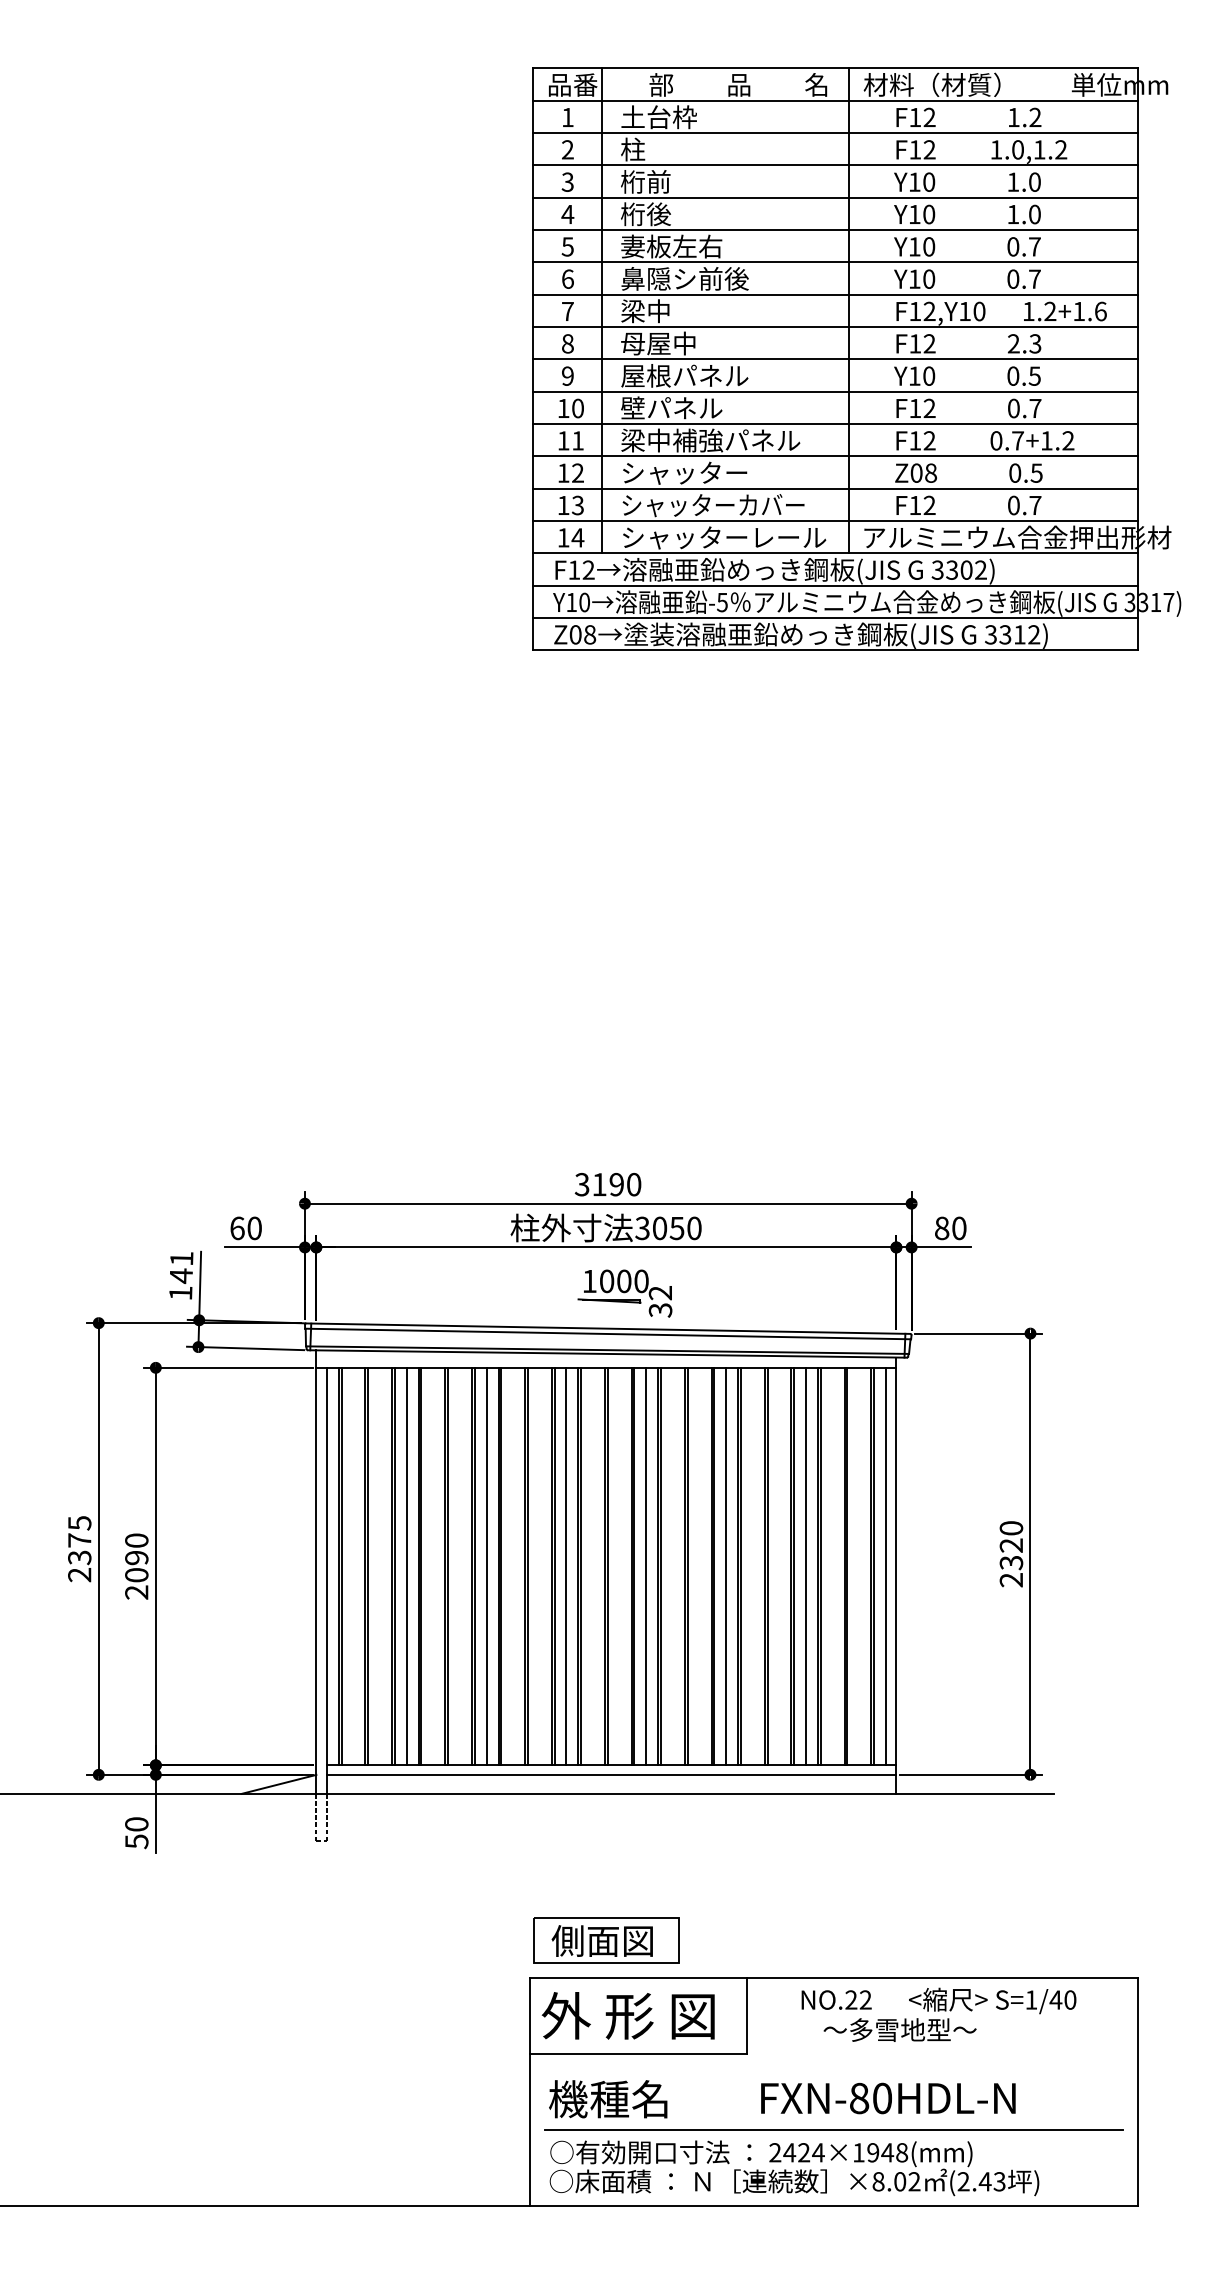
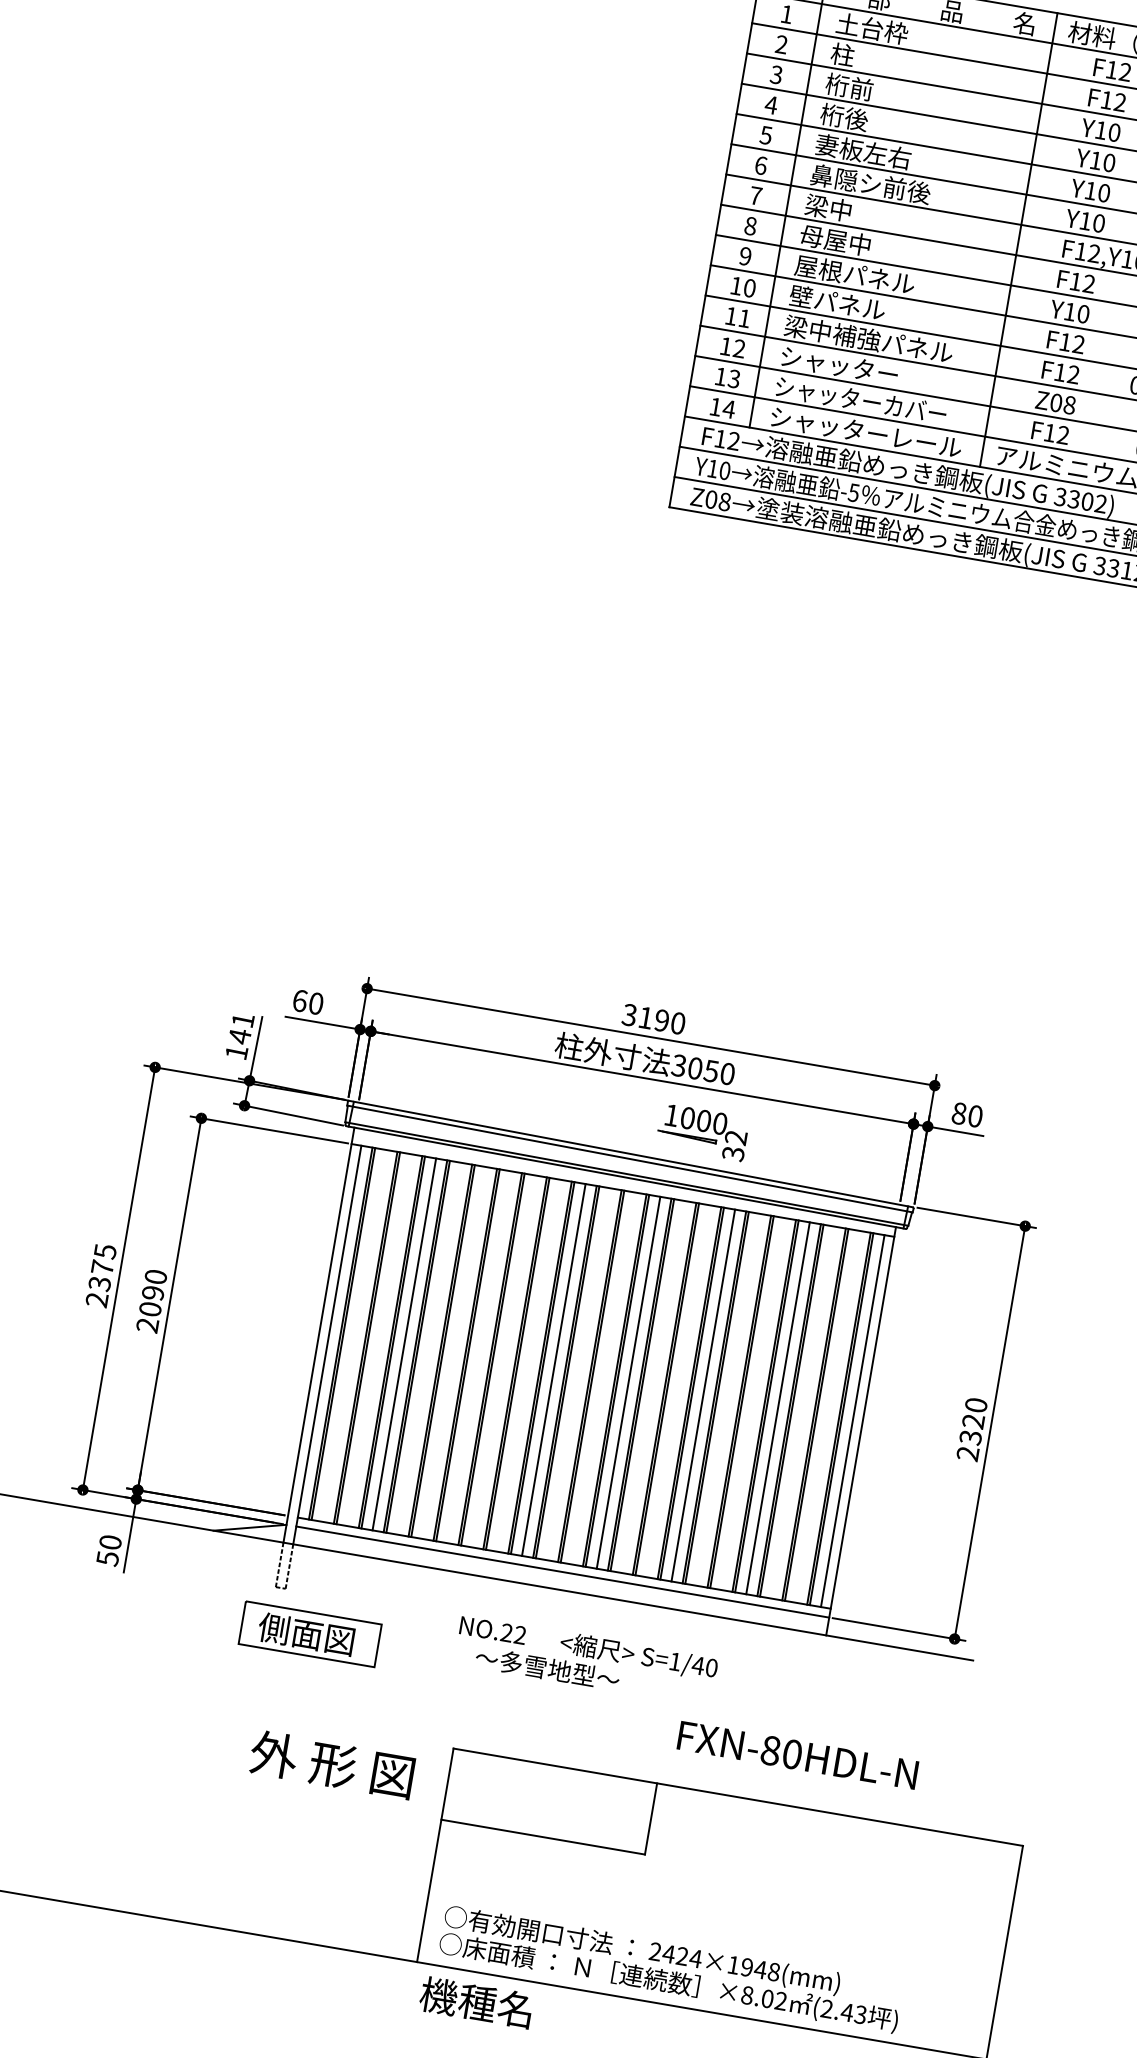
part: (624, 1293) -> (702, 1132), moved
line: (486, 1566) -> (479, 1357), removed
part: (606, 1940) -> (310, 1634), moved
text: (938, 2014) -> (586, 1660), moved
text: (627, 2015) -> (331, 1764), moved
text: (888, 2098) -> (798, 1755), moved
text: (608, 2099) -> (476, 2002), moved
line: (833, 2129) -> (713, 1939), removed

